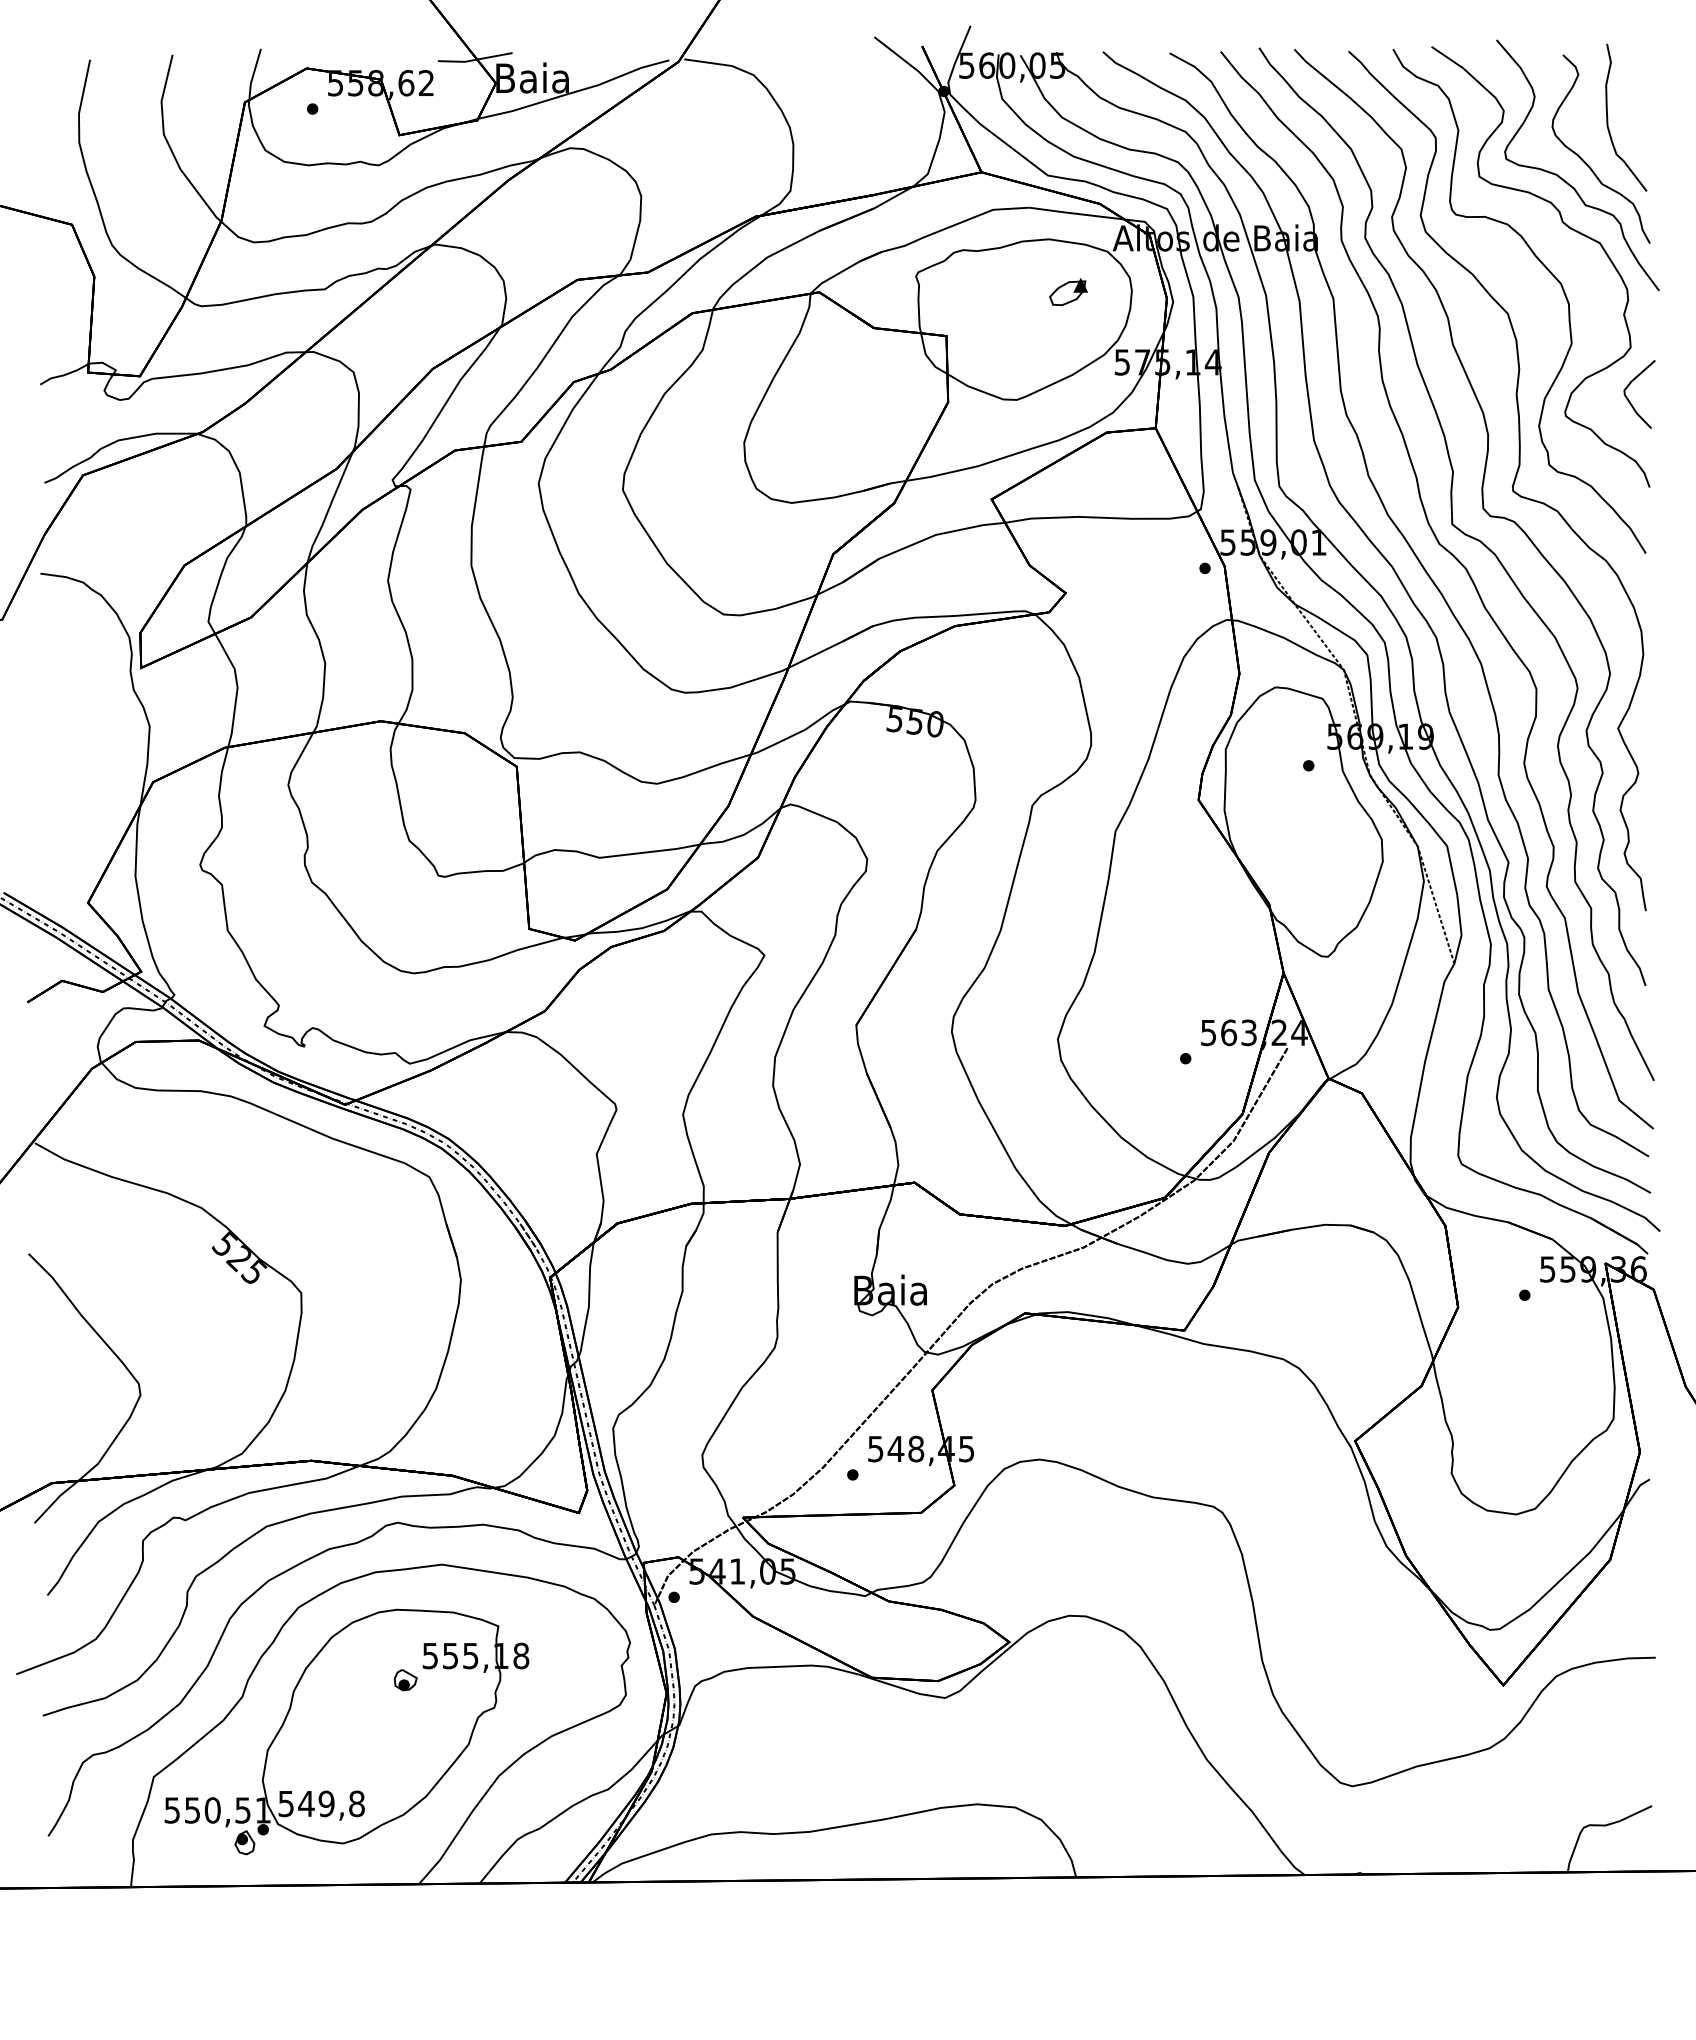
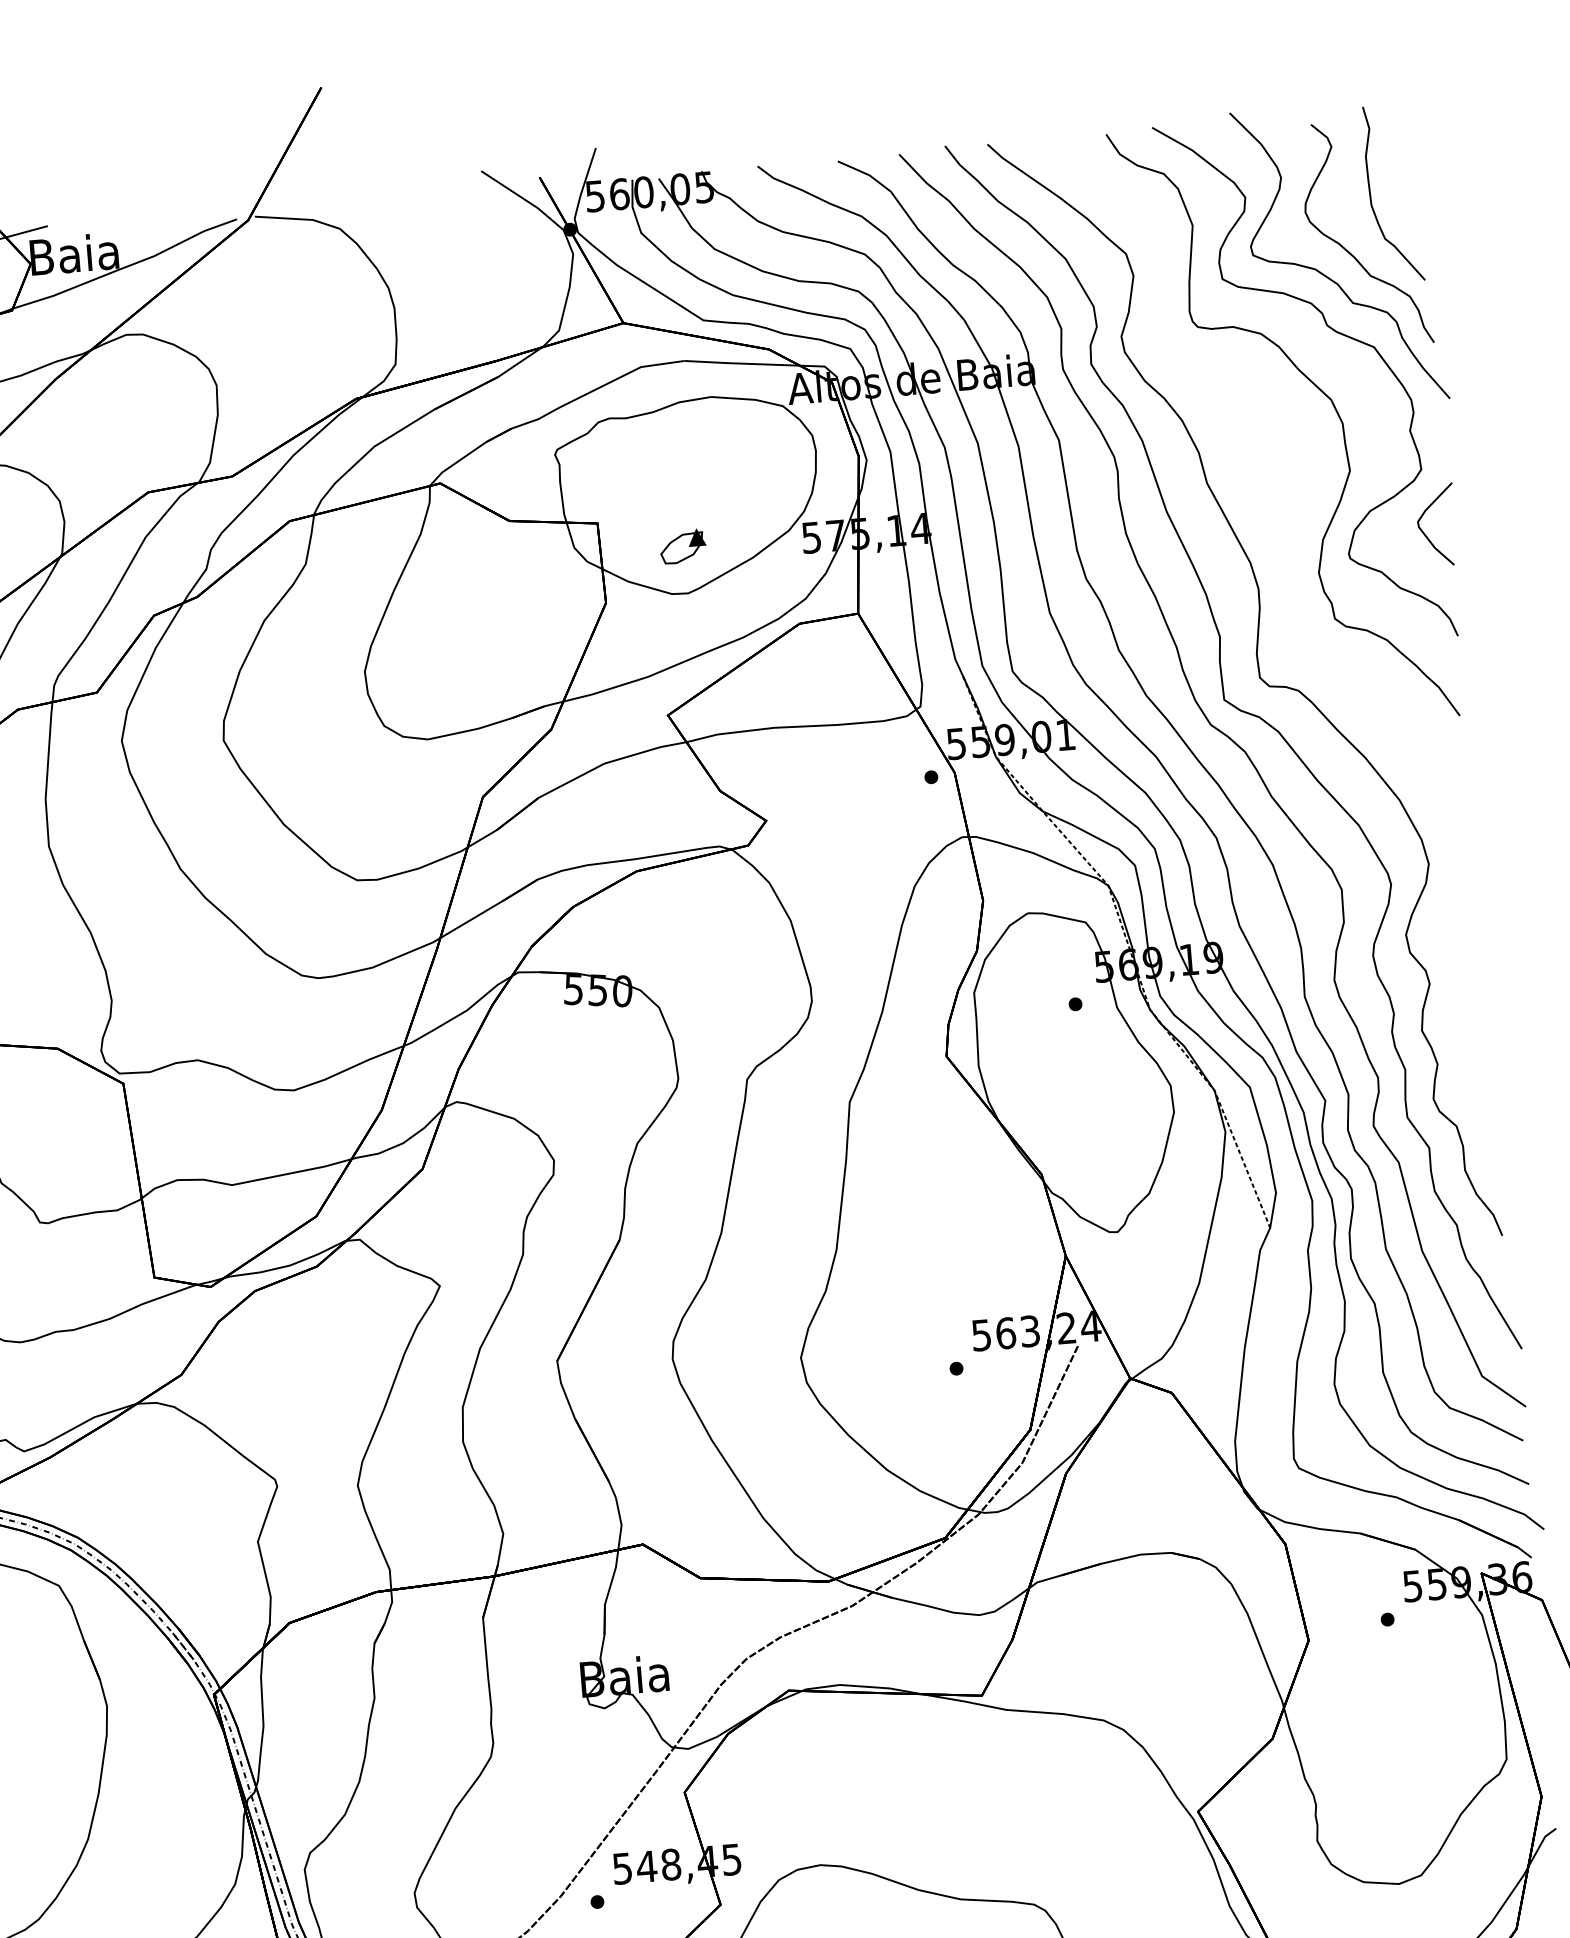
part: (1068, 292) -> (682, 547), moved
curve: (1512, 483) -> (1292, 644), removed

